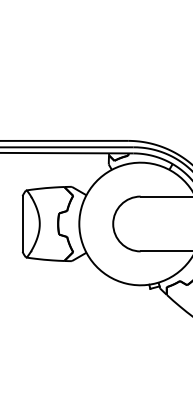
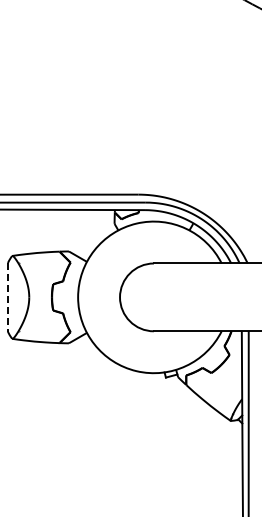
line: (22, 224) -> (7, 297), solid -> dashed

